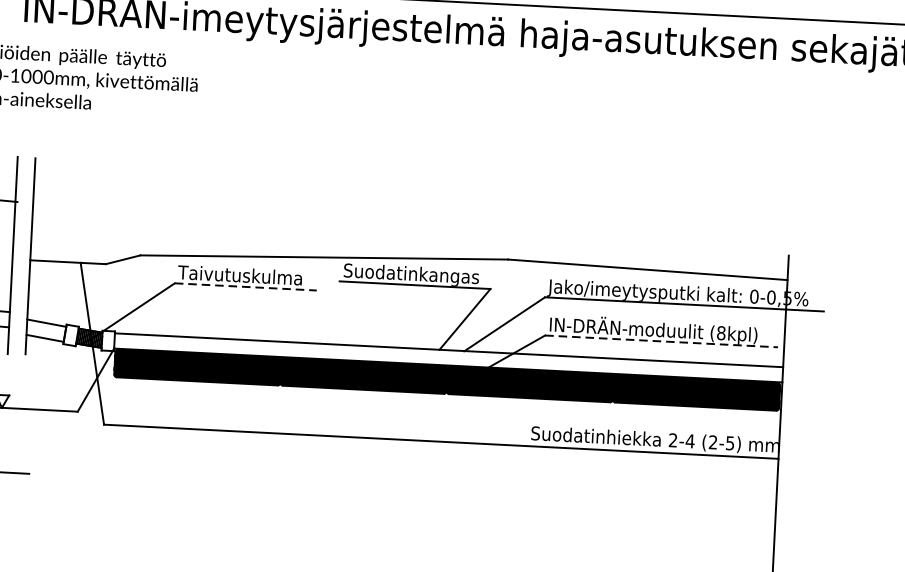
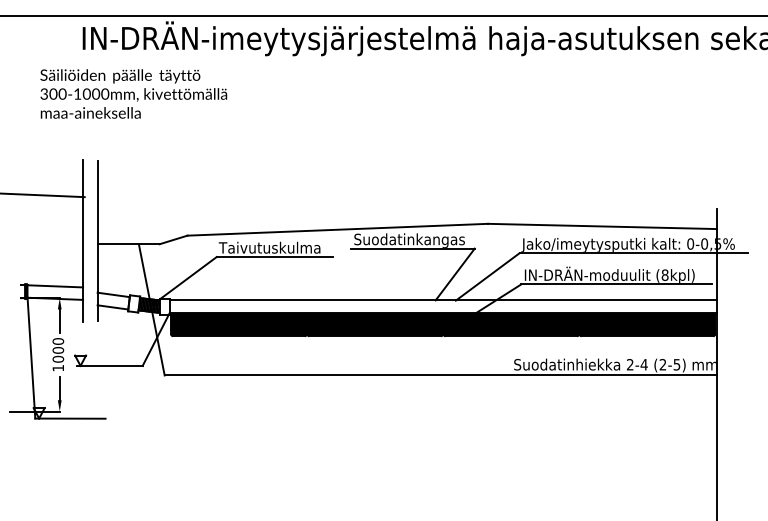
line: (246, 287) -> (275, 257), dashed -> solid
line: (662, 341) -> (617, 284), dashed -> solid

